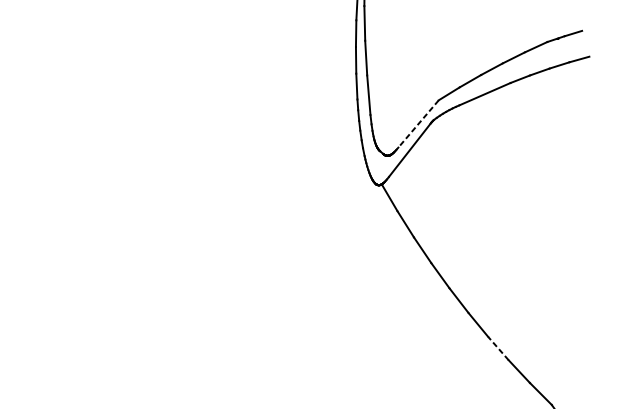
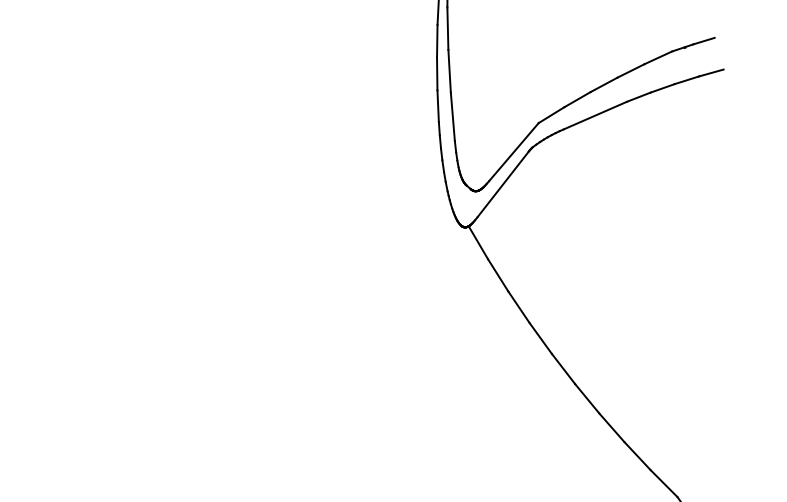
line: (418, 124) -> (513, 152), dashed -> solid
line: (498, 348) -> (611, 427), dashed -> solid

